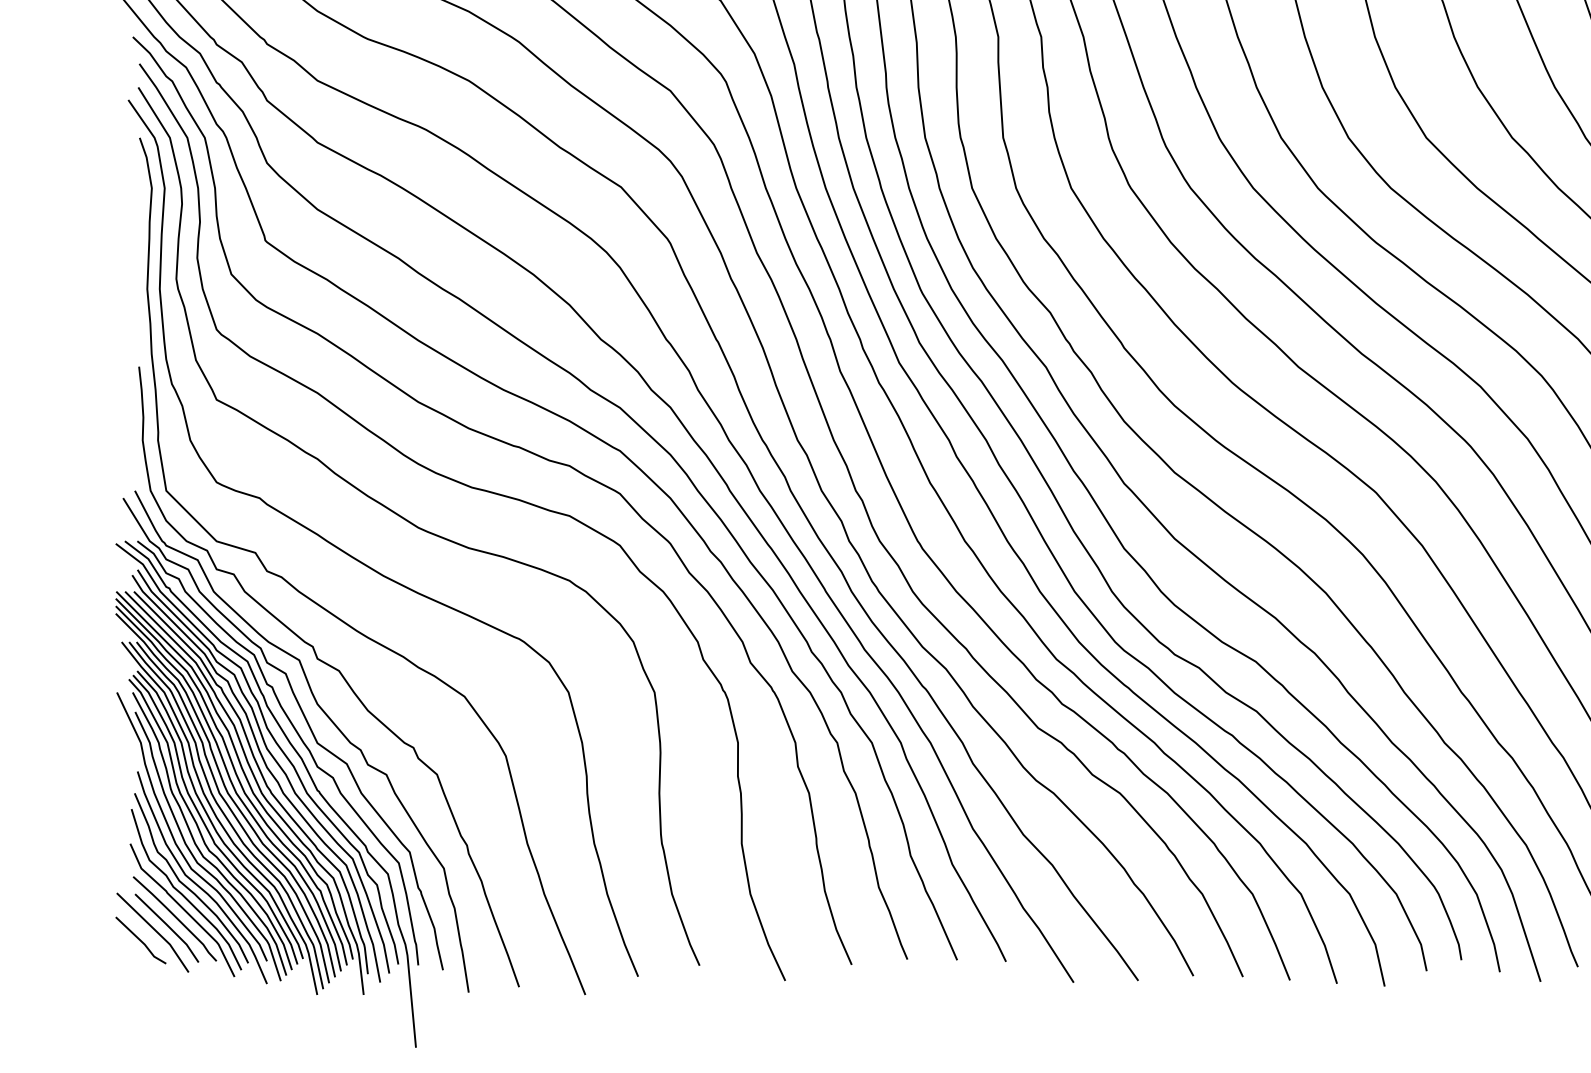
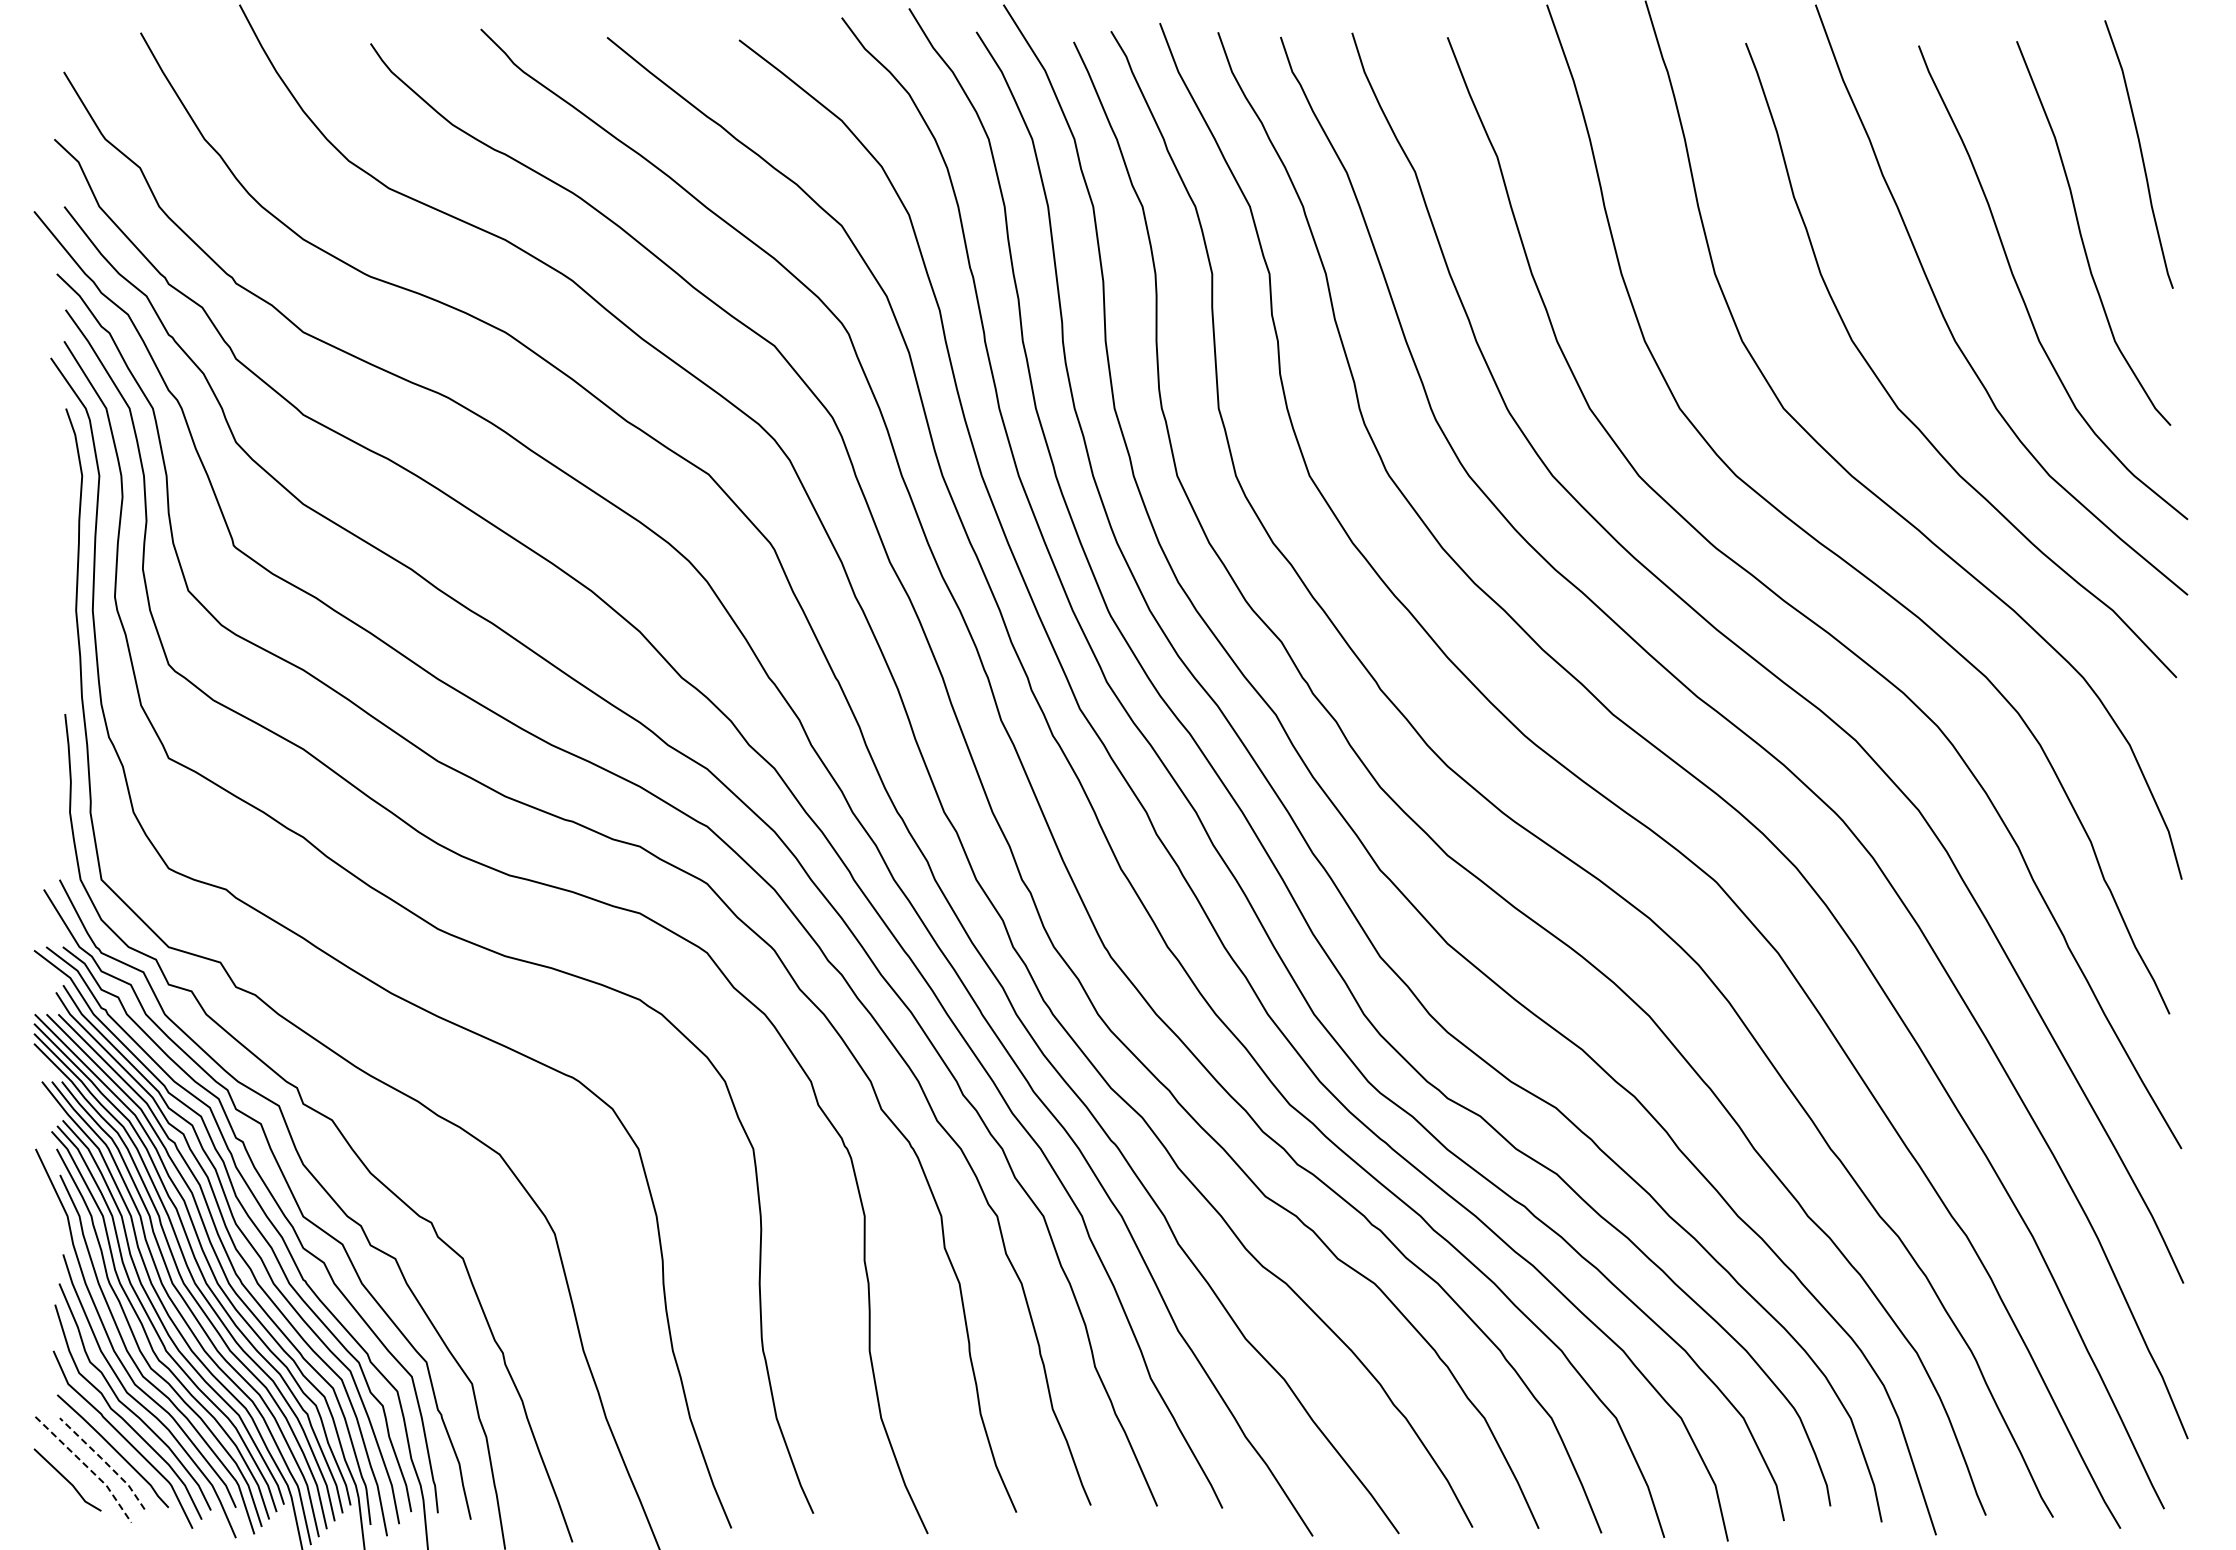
line: (168, 926) -> (104, 1461), solid -> dashed
line: (155, 931) -> (87, 1467), solid -> dashed

